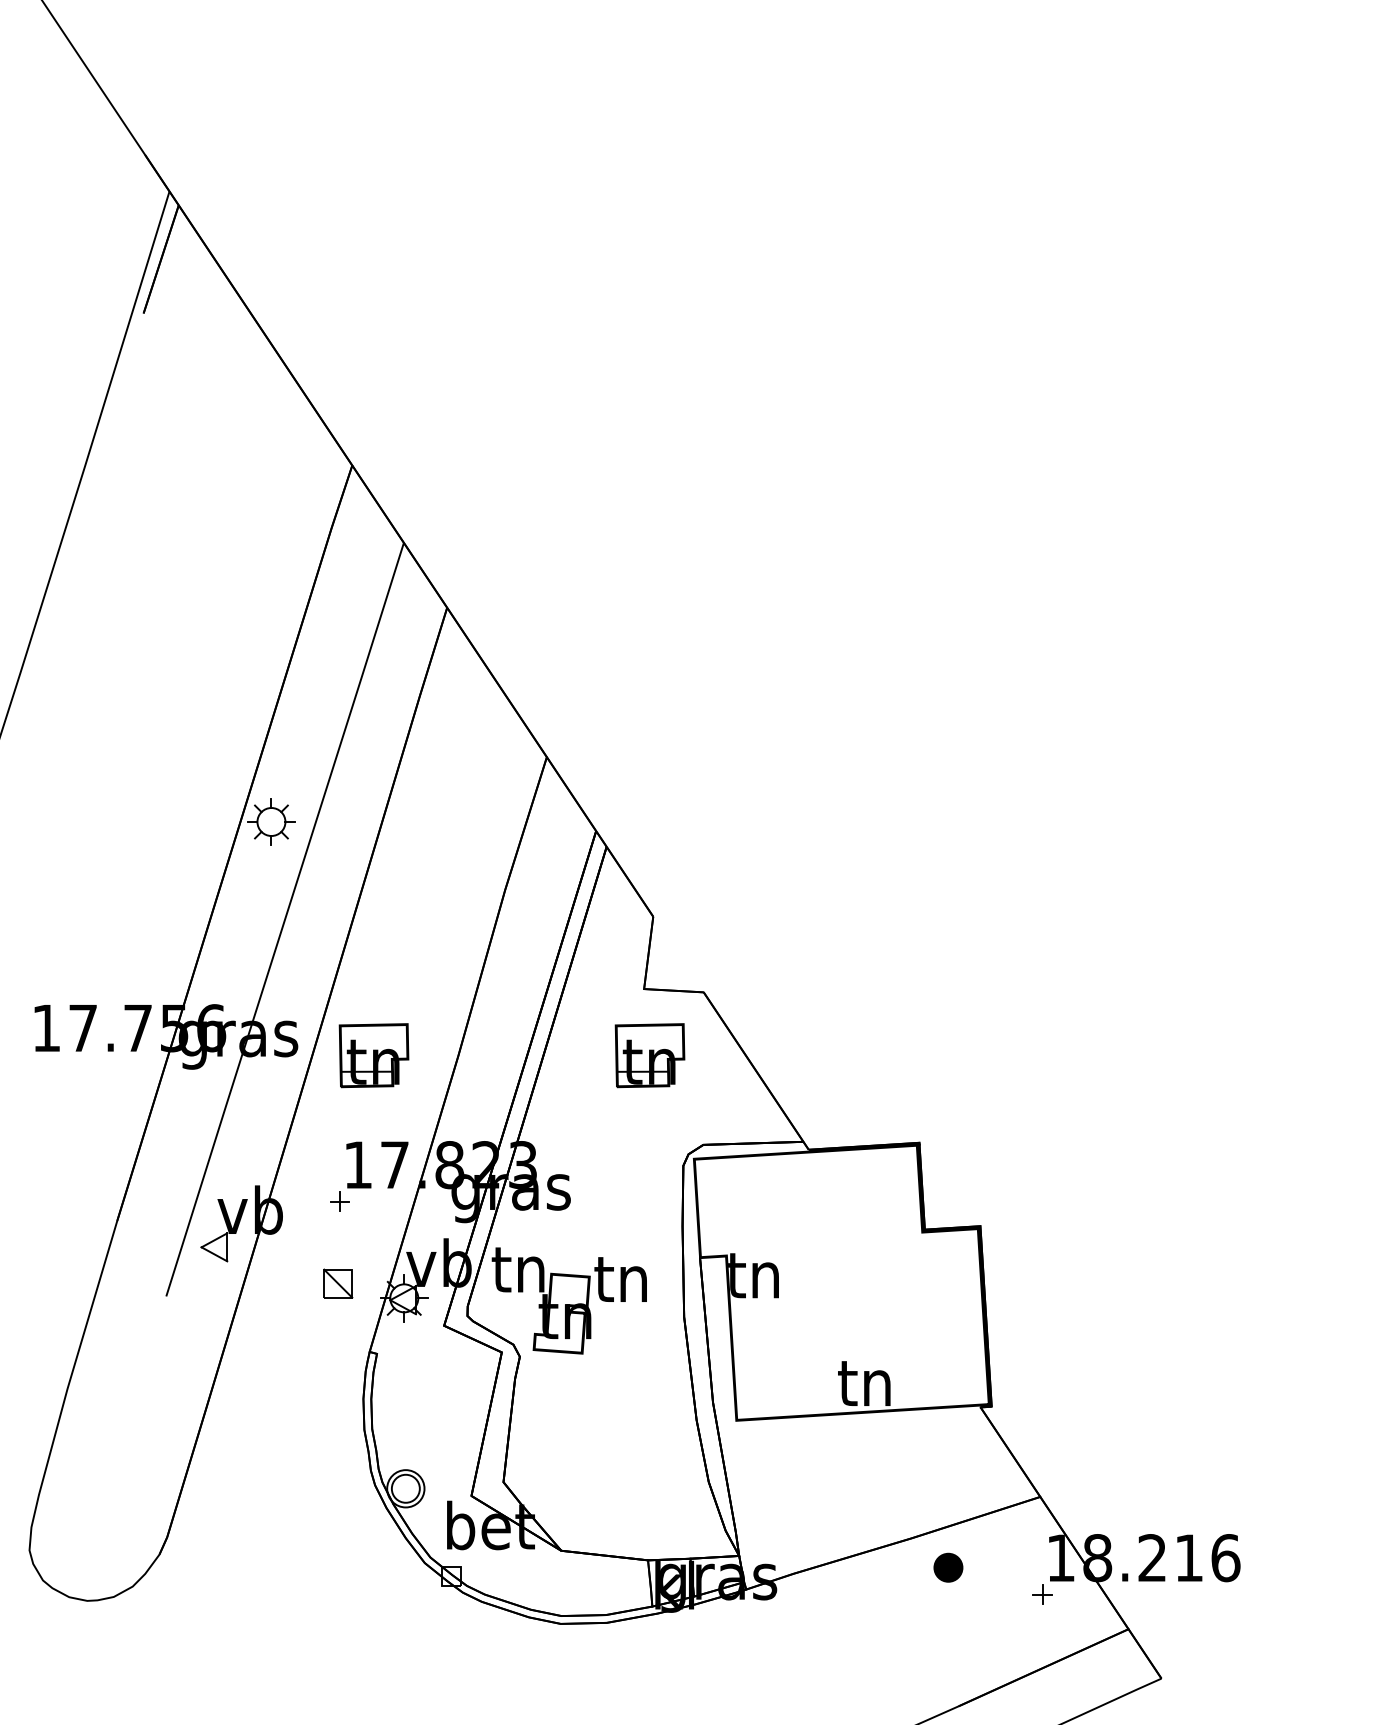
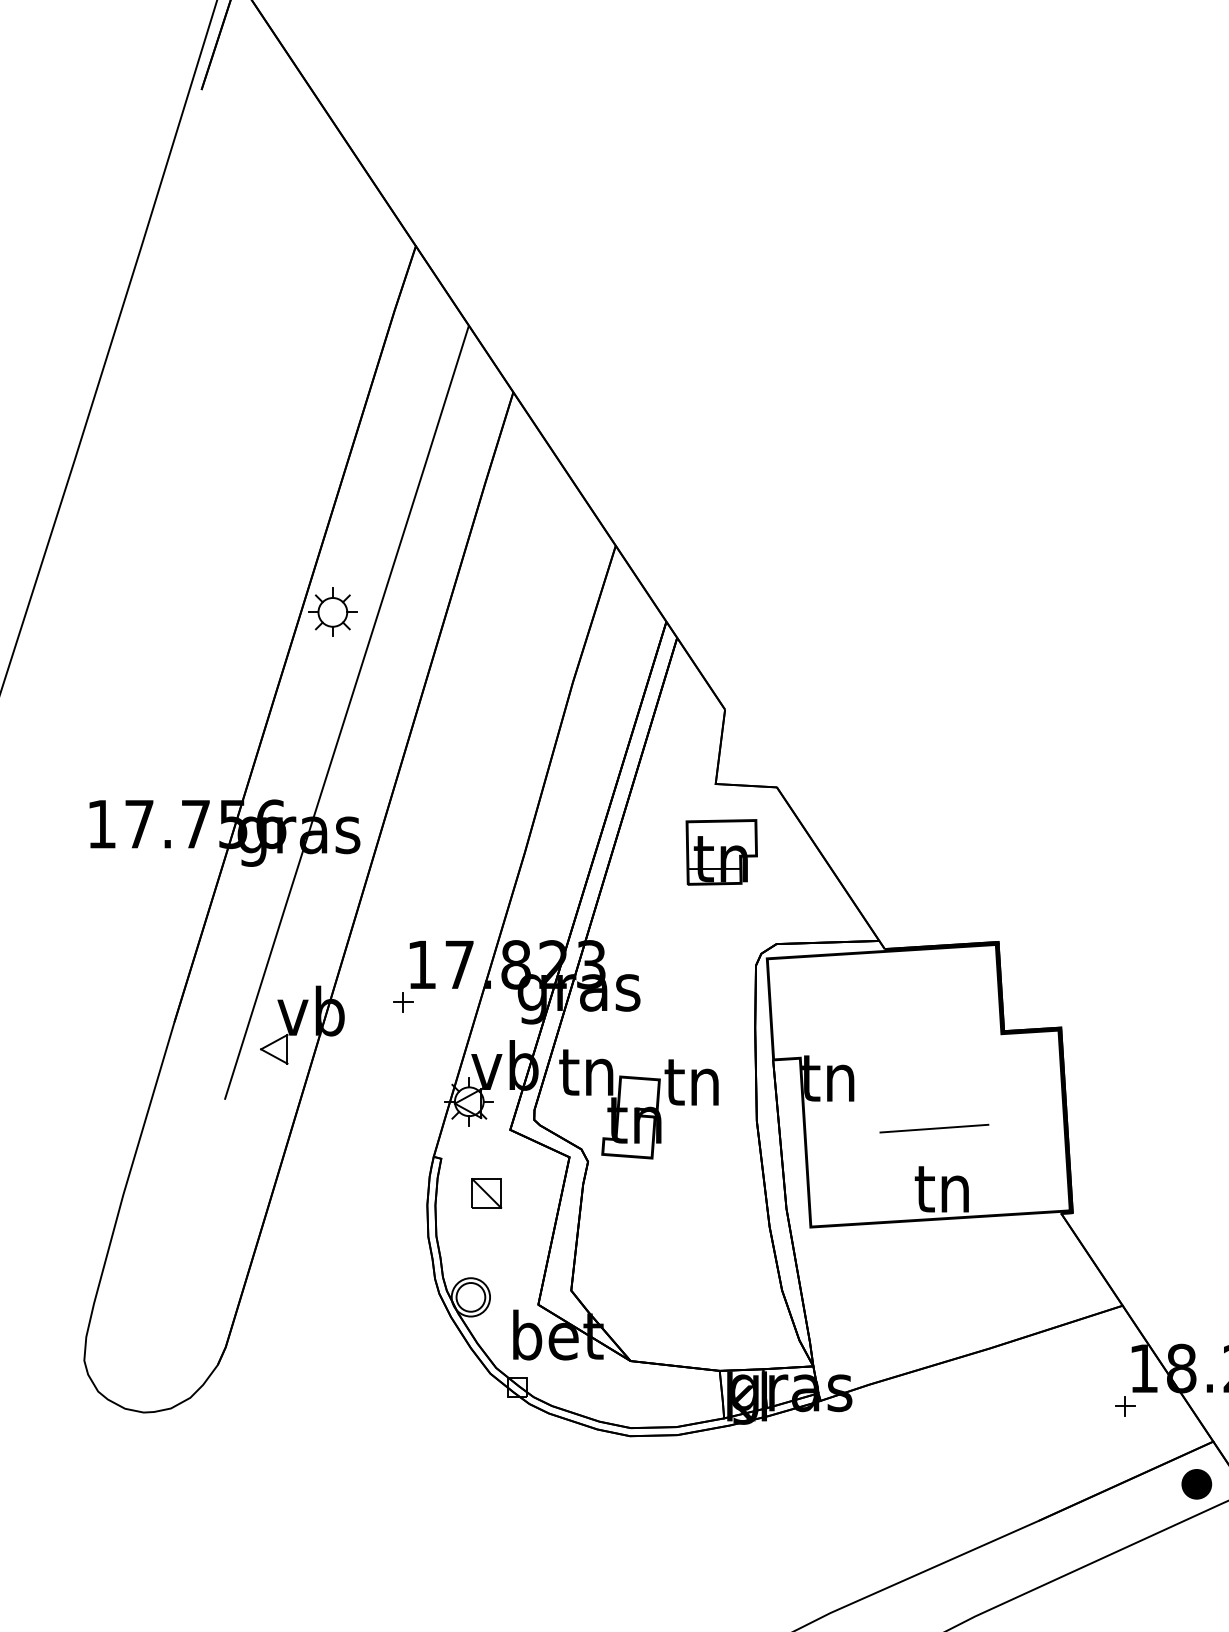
part: (373, 1055) -> (437, 852), removed
part: (338, 1283) -> (487, 1193), moved
line: (856, 1324) -> (933, 1128), added
part: (948, 1567) -> (1196, 1484), moved

